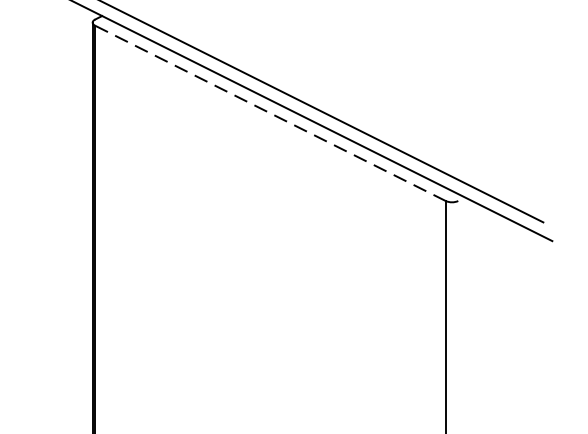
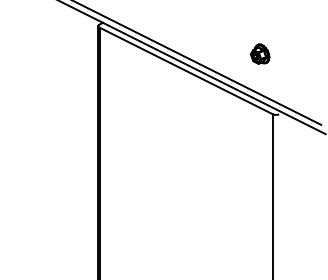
part: (418, 77) -> (259, 53), added
line: (270, 114) -> (186, 71), dashed -> solid

